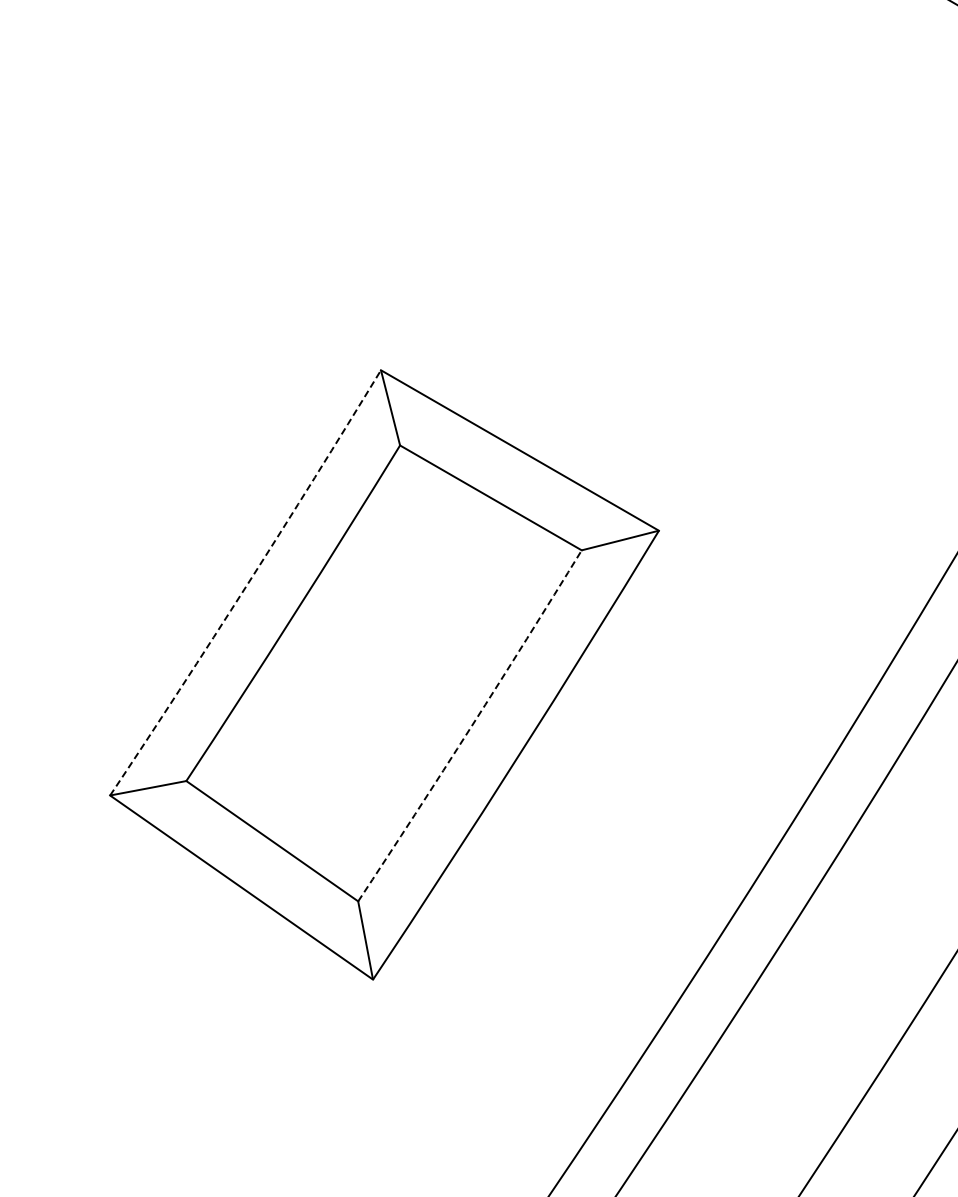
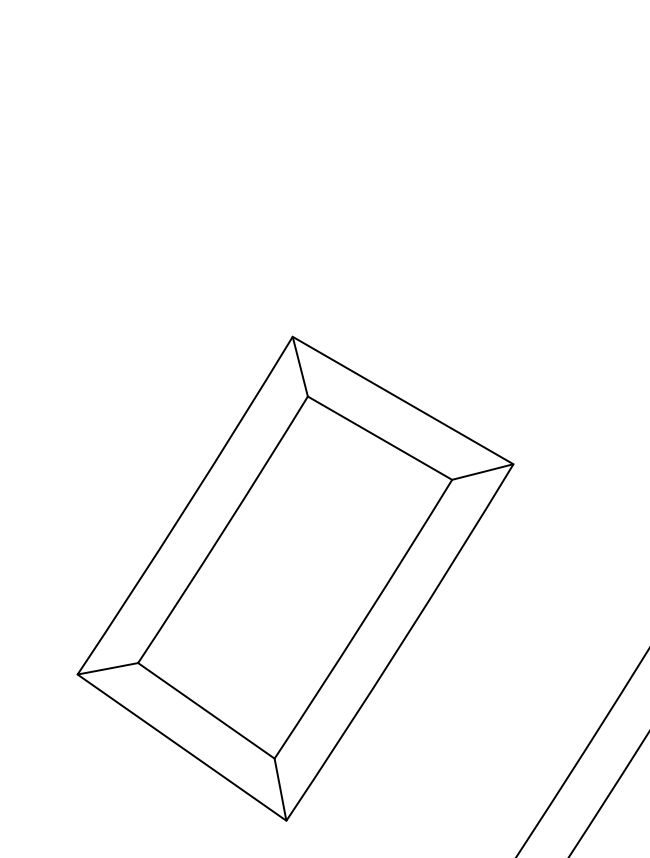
arc: (247, 584) -> (186, 506), dashed -> solid
arc: (471, 726) -> (364, 619), dashed -> solid

